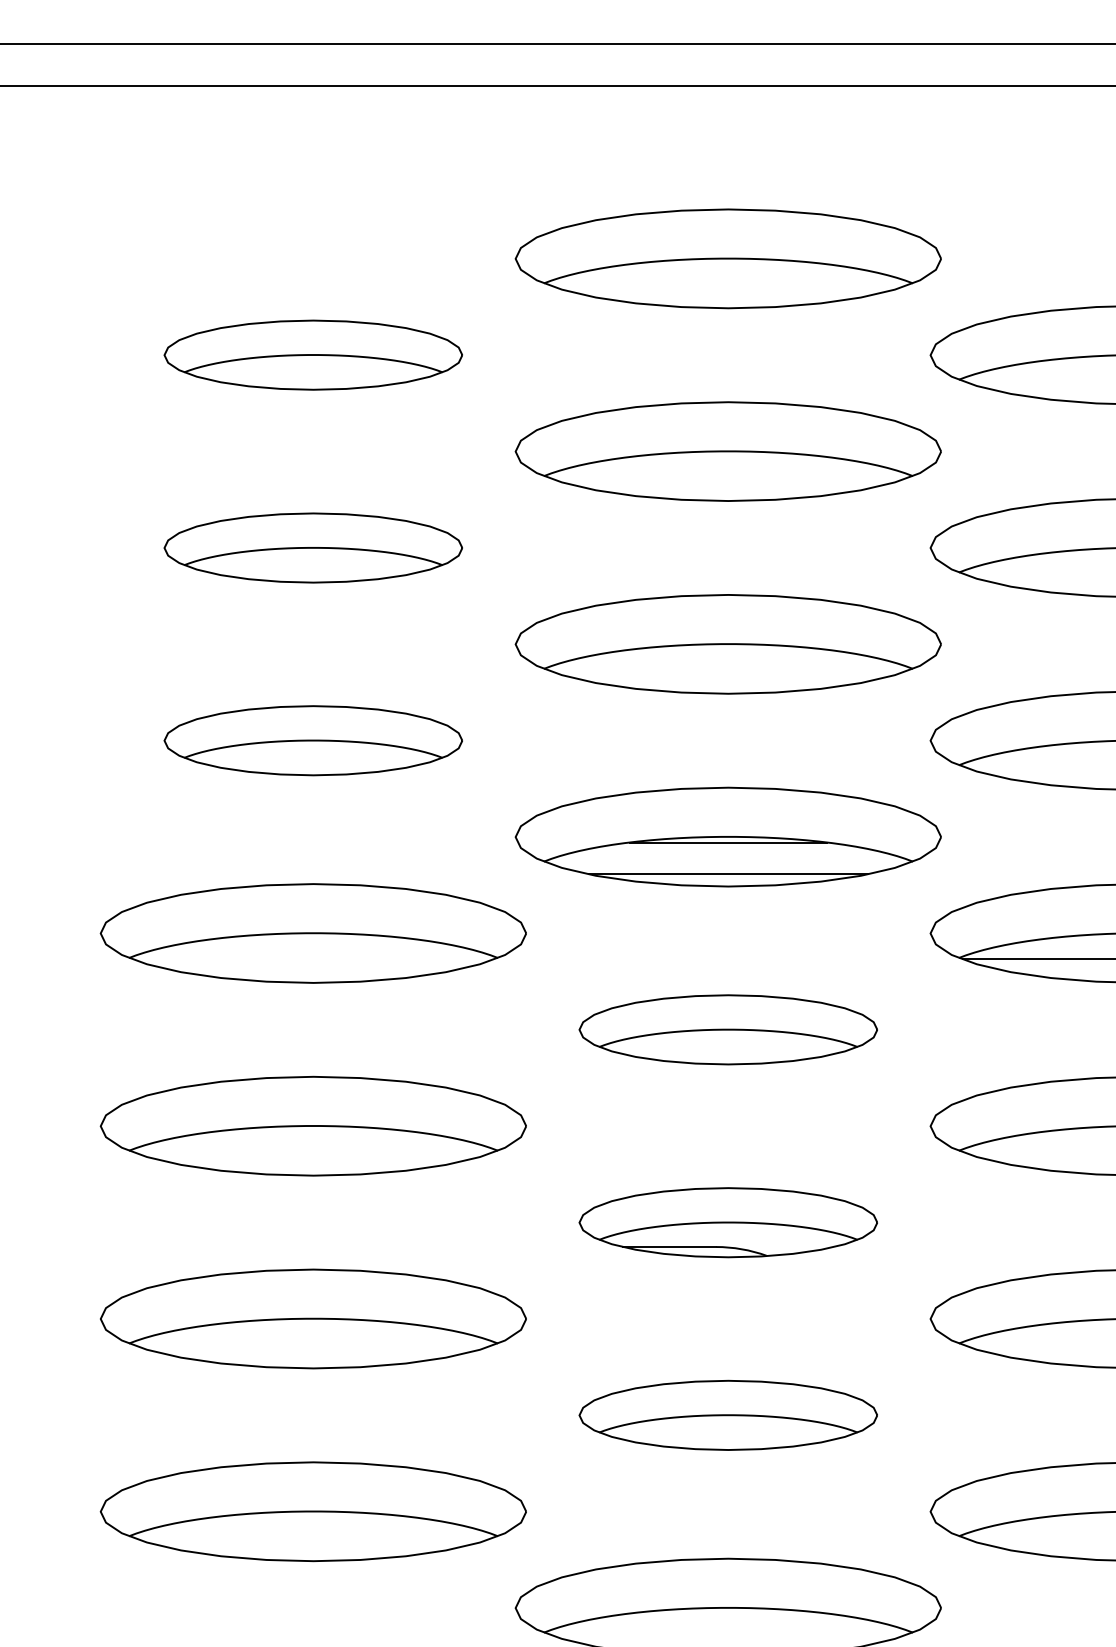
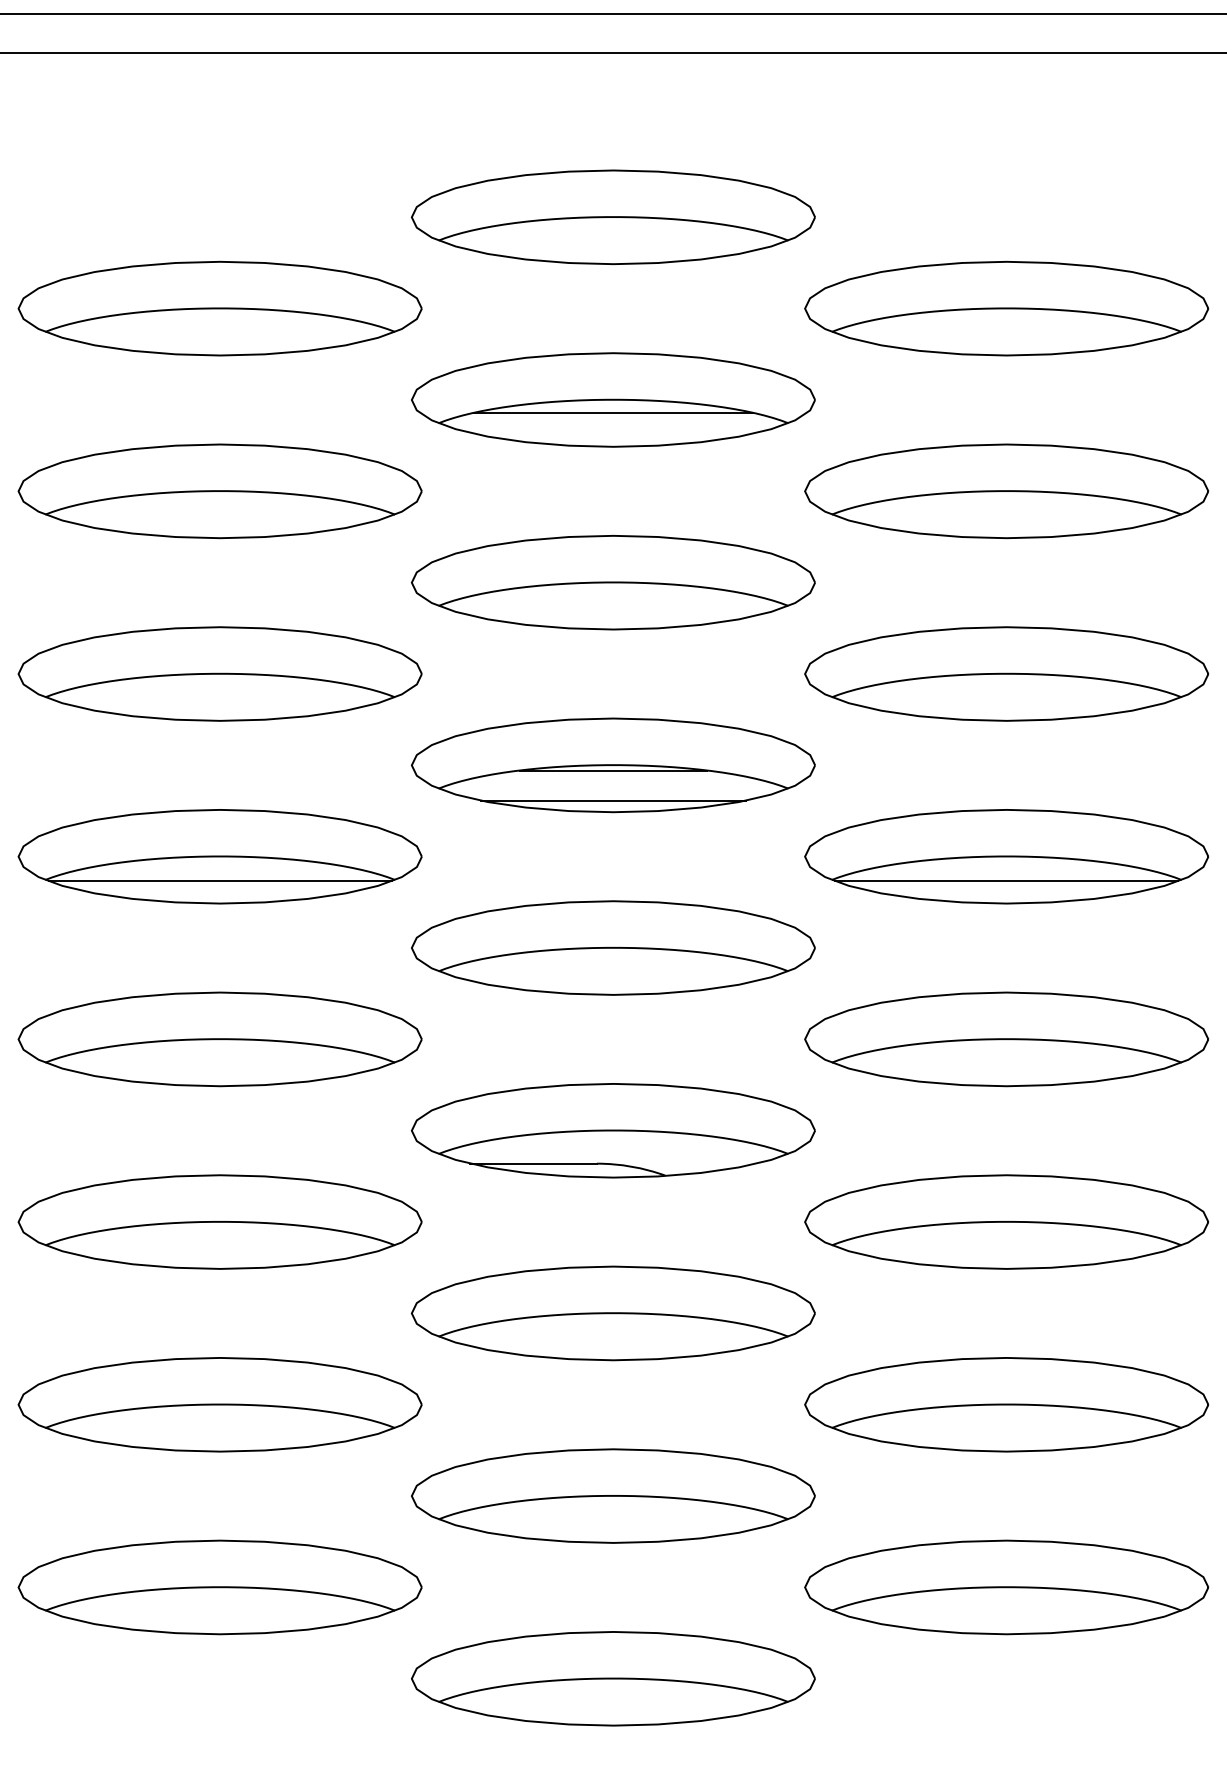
part: (312, 355) -> (219, 308), size x1.43
line: (728, 464) -> (613, 412), added
part: (312, 548) -> (219, 491), size x1.43
part: (312, 740) -> (219, 673), size x1.43
line: (312, 959) -> (219, 881), added
part: (728, 1029) -> (613, 947), size x1.43
part: (728, 1222) -> (613, 1130), size x1.43
part: (728, 1415) -> (613, 1313), size x1.43

